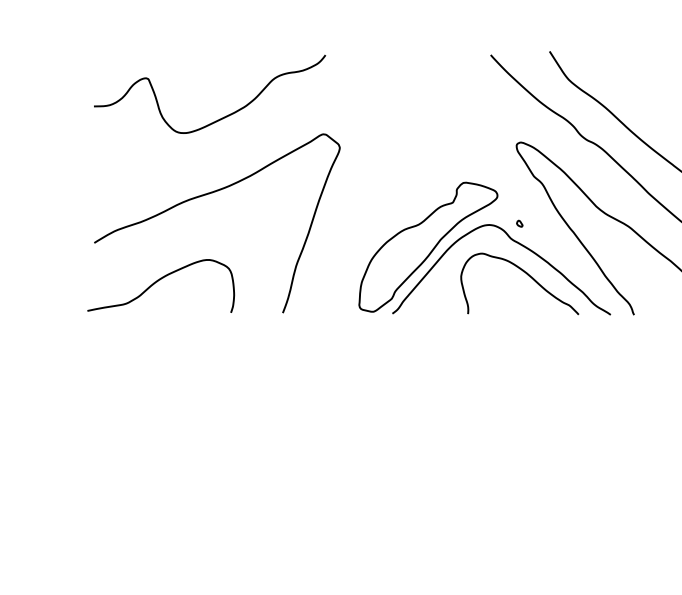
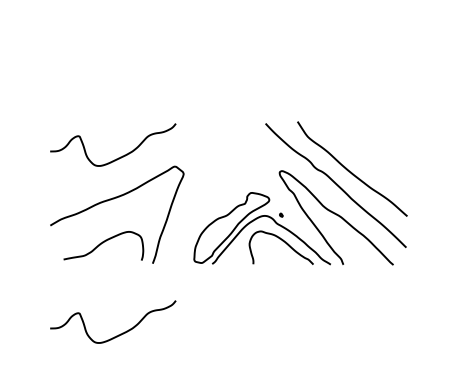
curve: (160, 281) -> (103, 243), moved
curve: (223, 441) -> (120, 333), added

